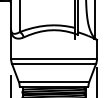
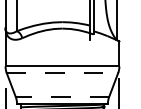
line: (54, 63) -> (63, 72), solid -> dashed
line: (53, 81) -> (61, 96), solid -> dashed

